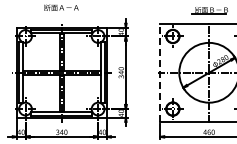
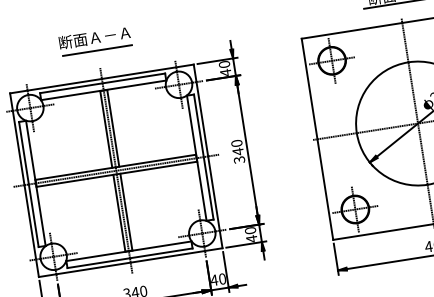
line: (61, 14) -> (96, 51), added
line: (160, 72) -> (318, 138), dashed -> solid

